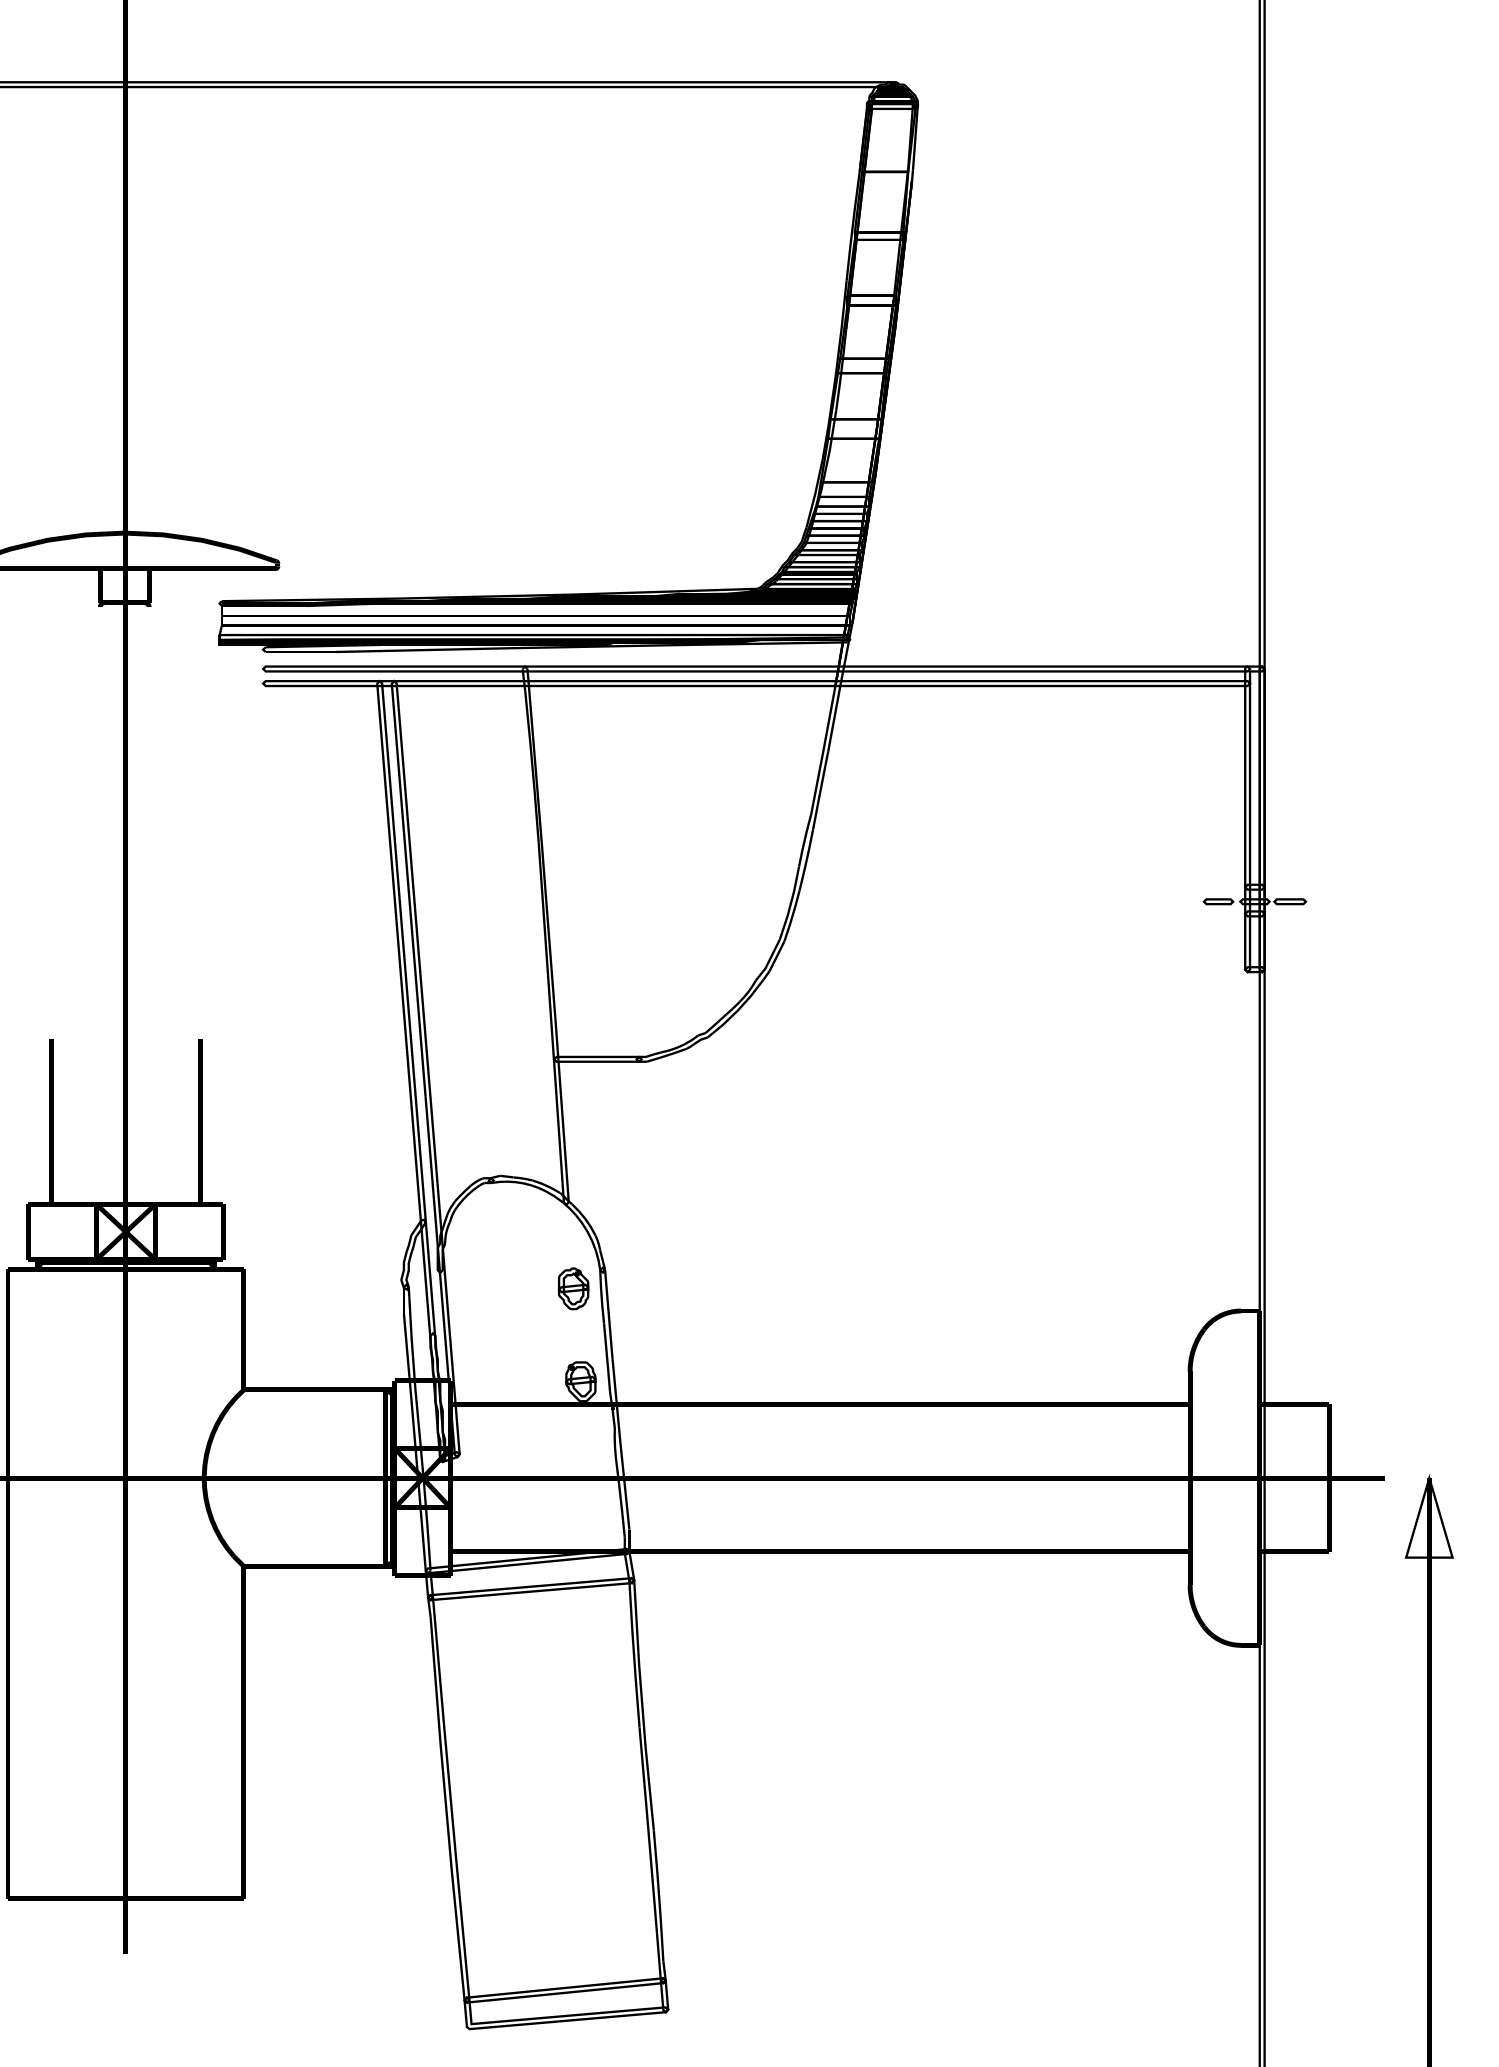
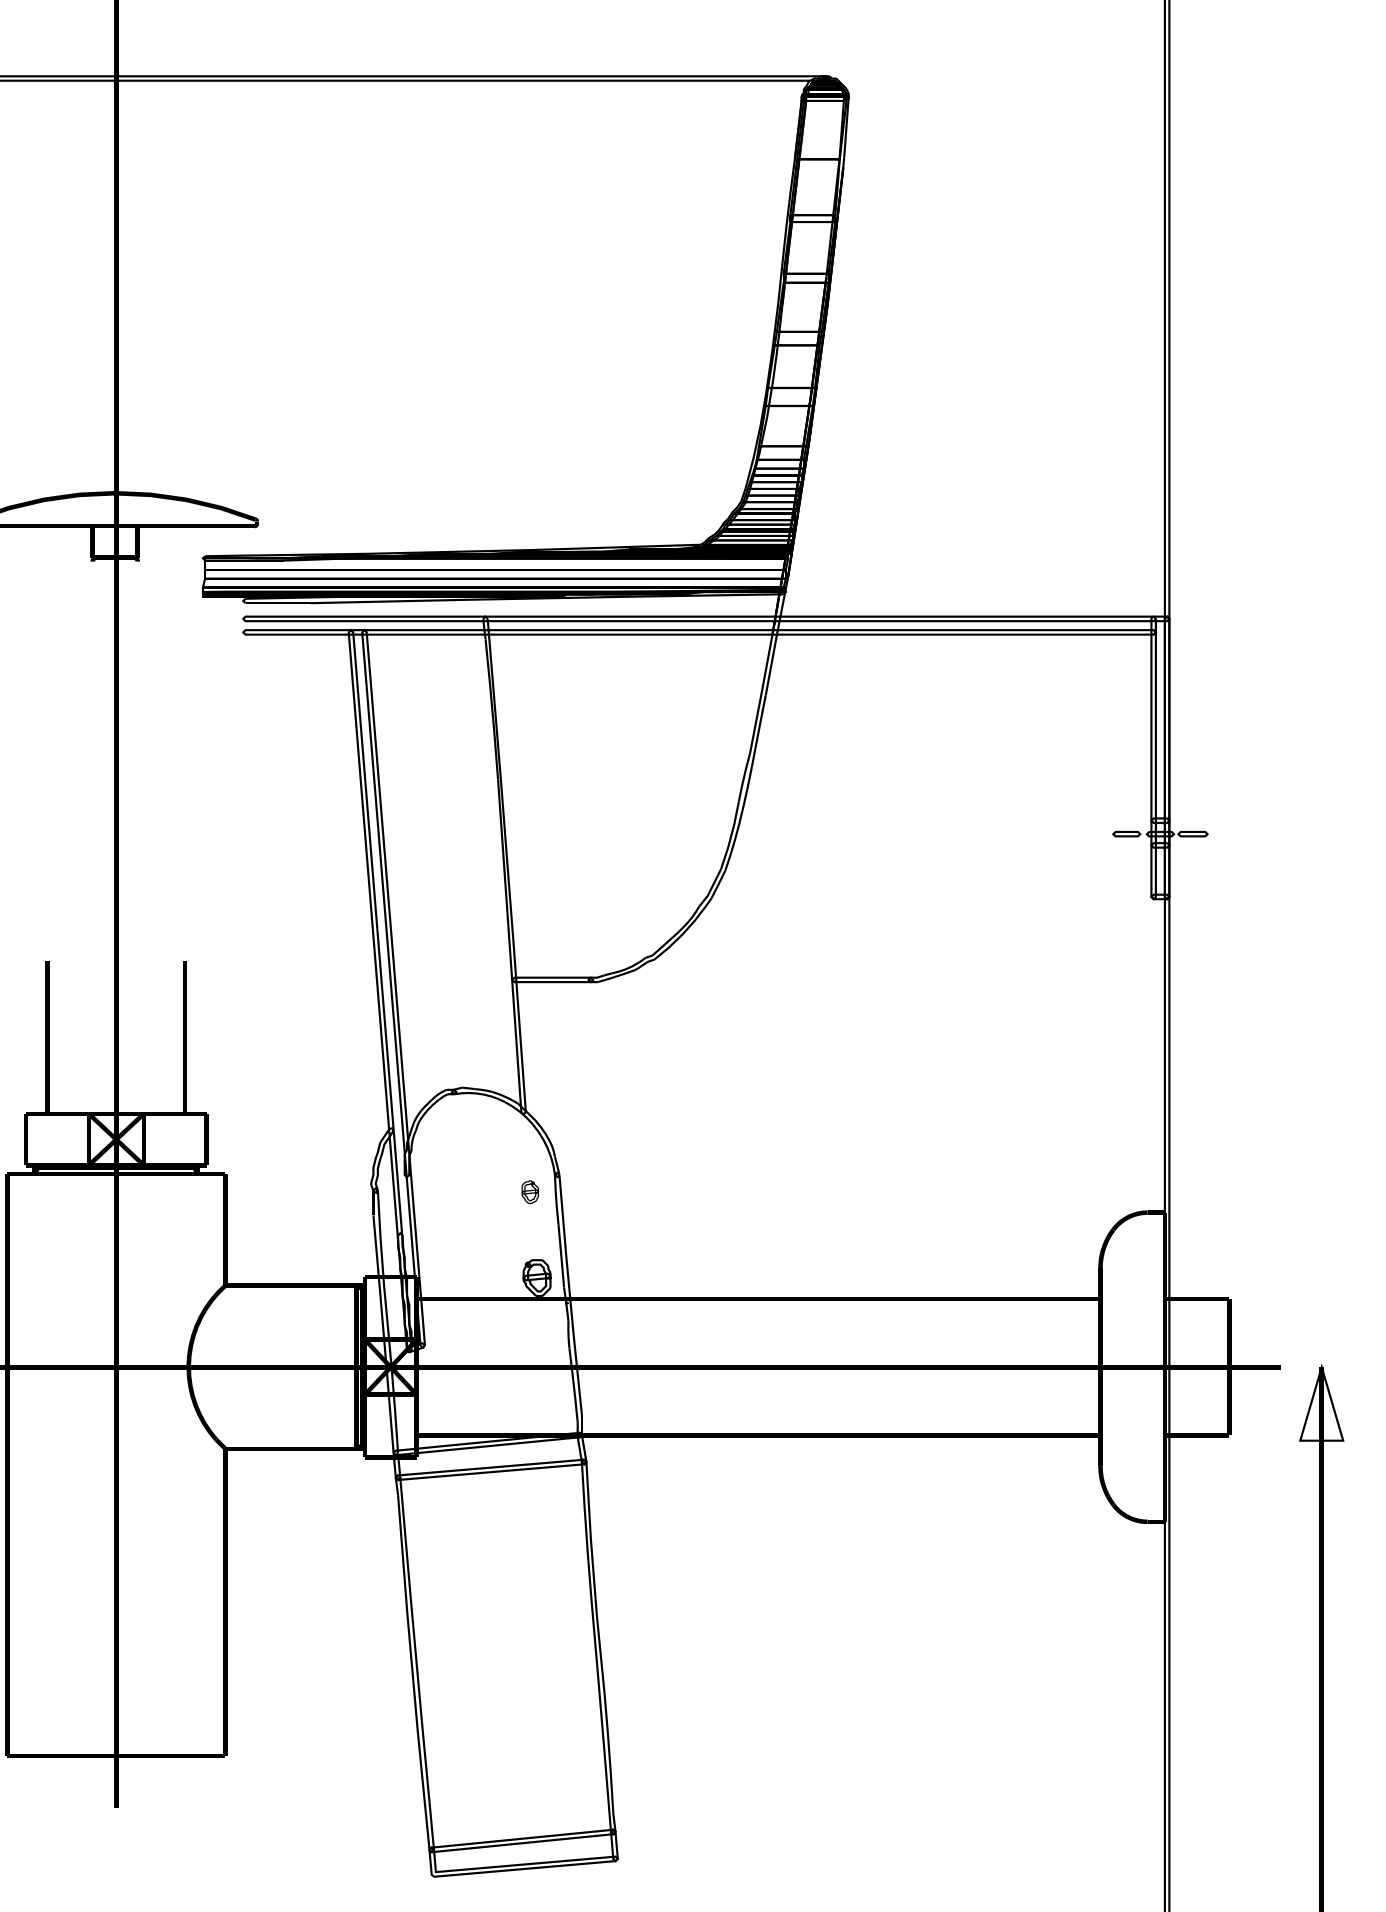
part: (573, 1288) -> (530, 1191), size x0.6

